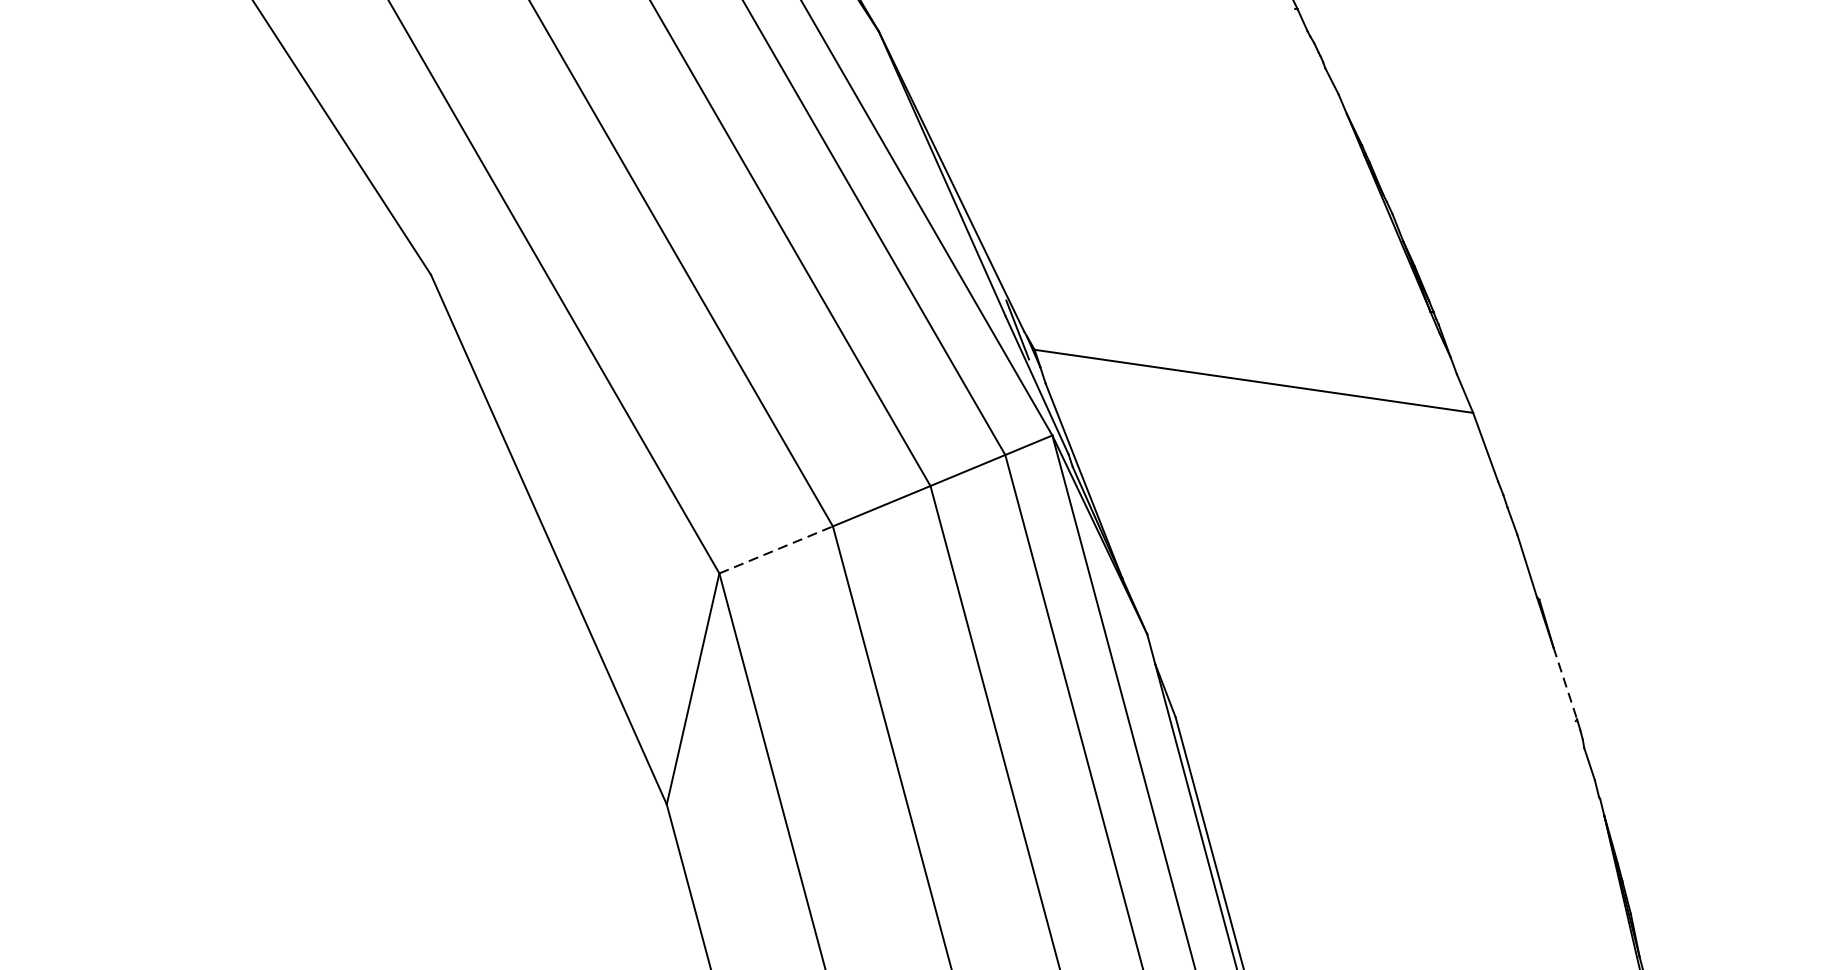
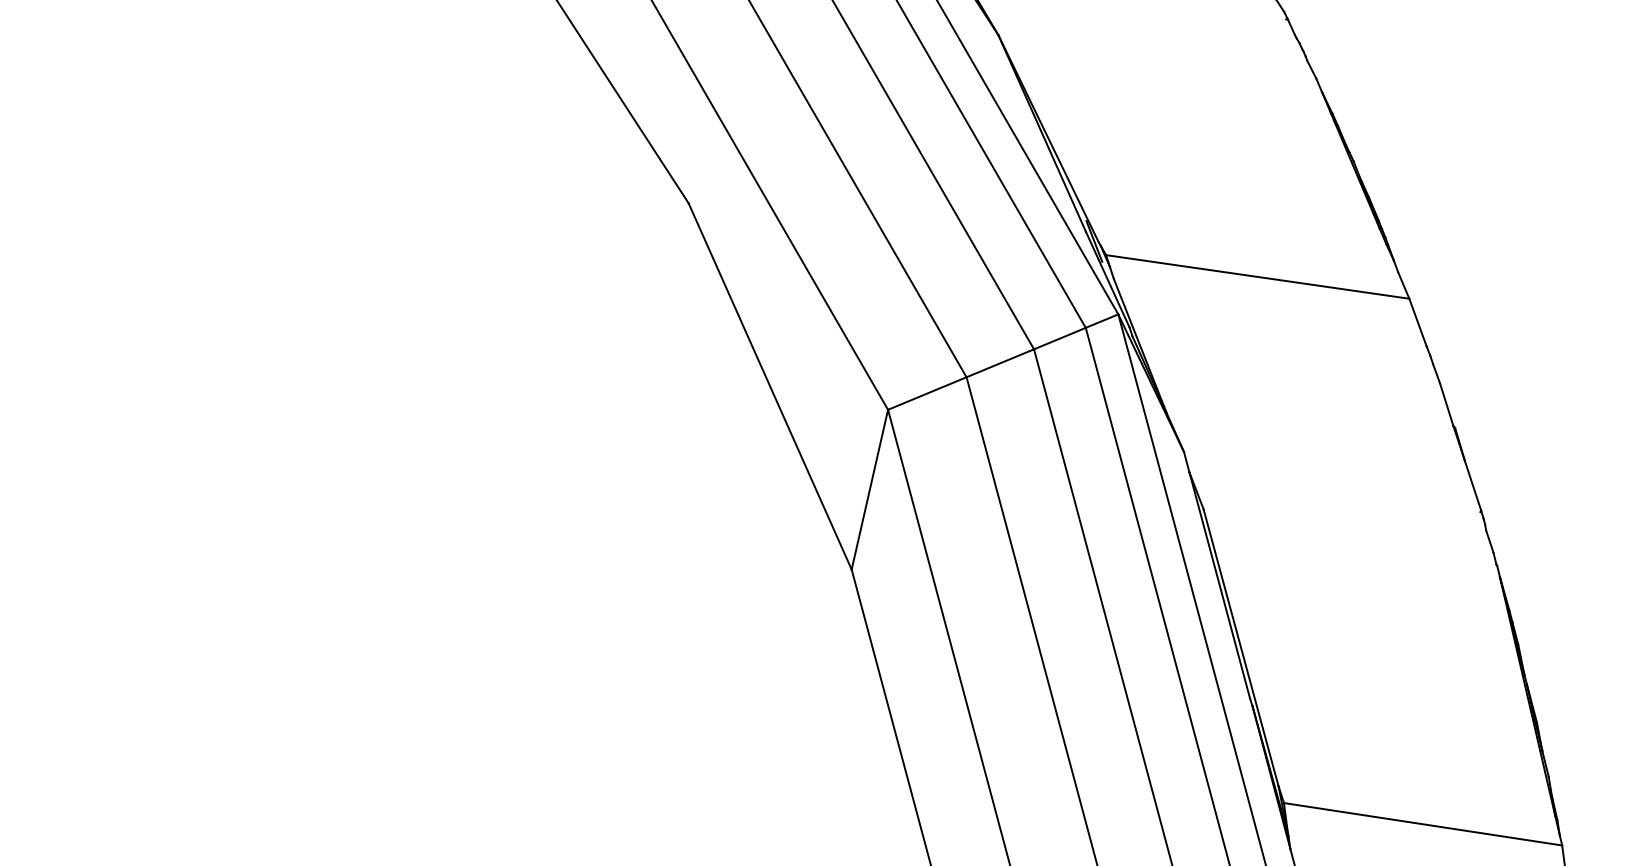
line: (776, 549) -> (927, 393), dashed -> solid
line: (1565, 684) -> (1473, 486), dashed -> solid

